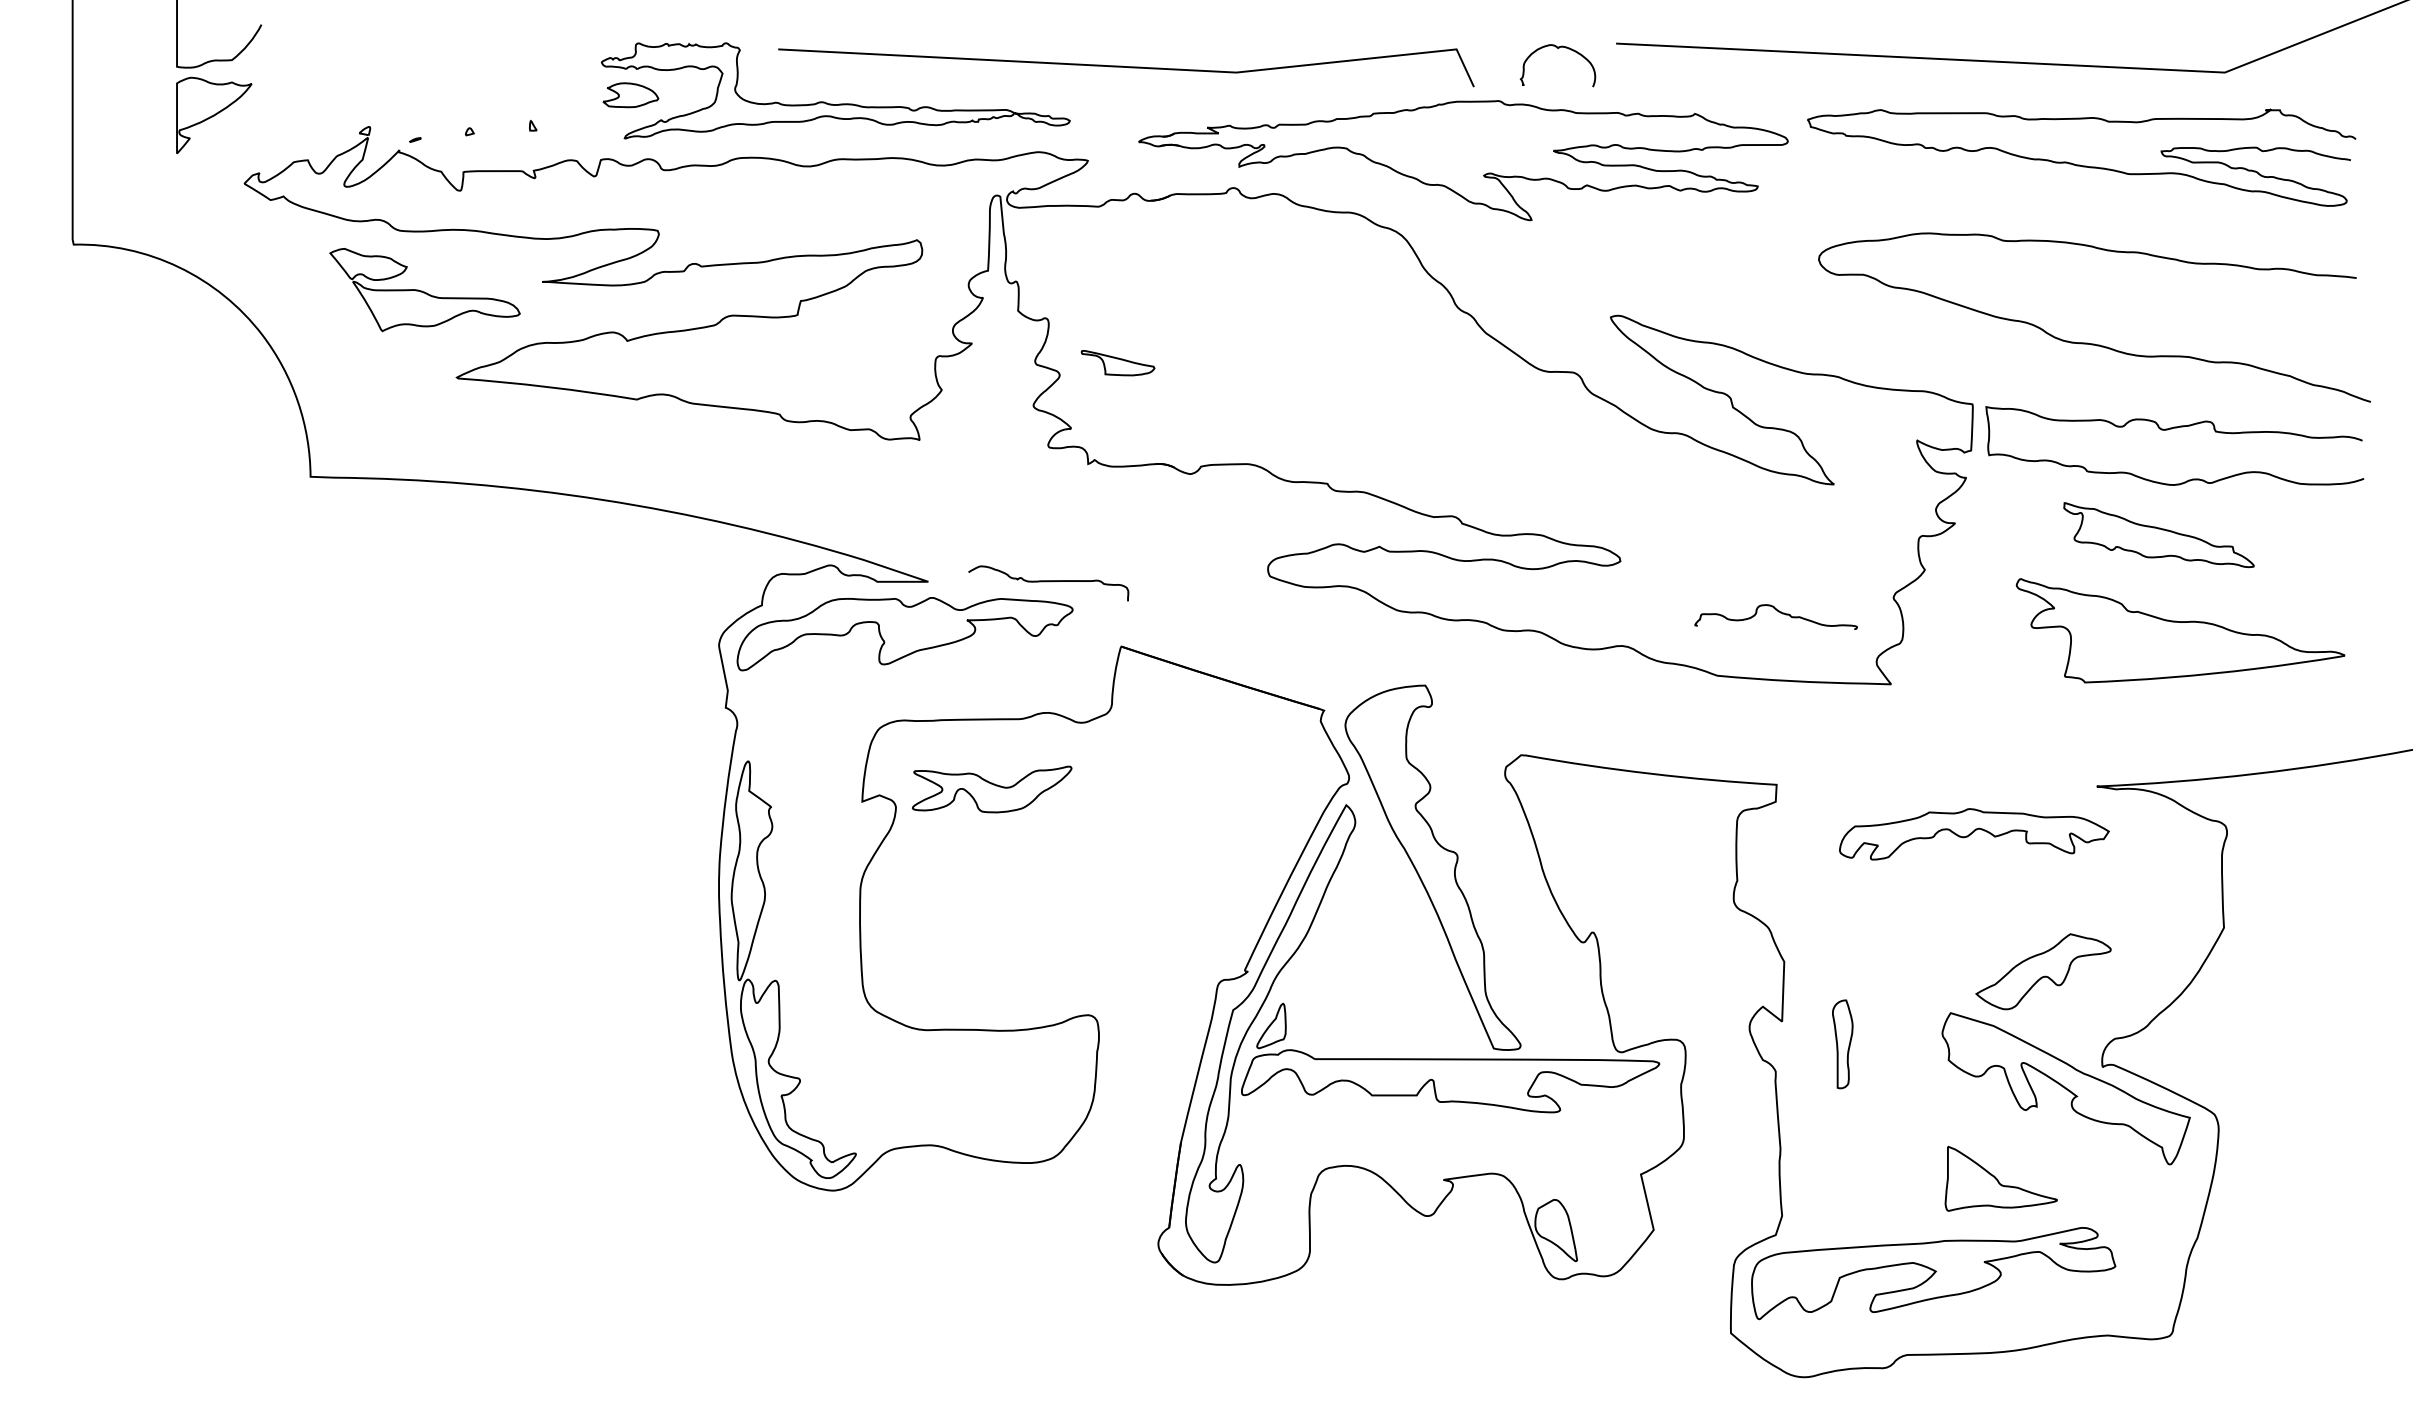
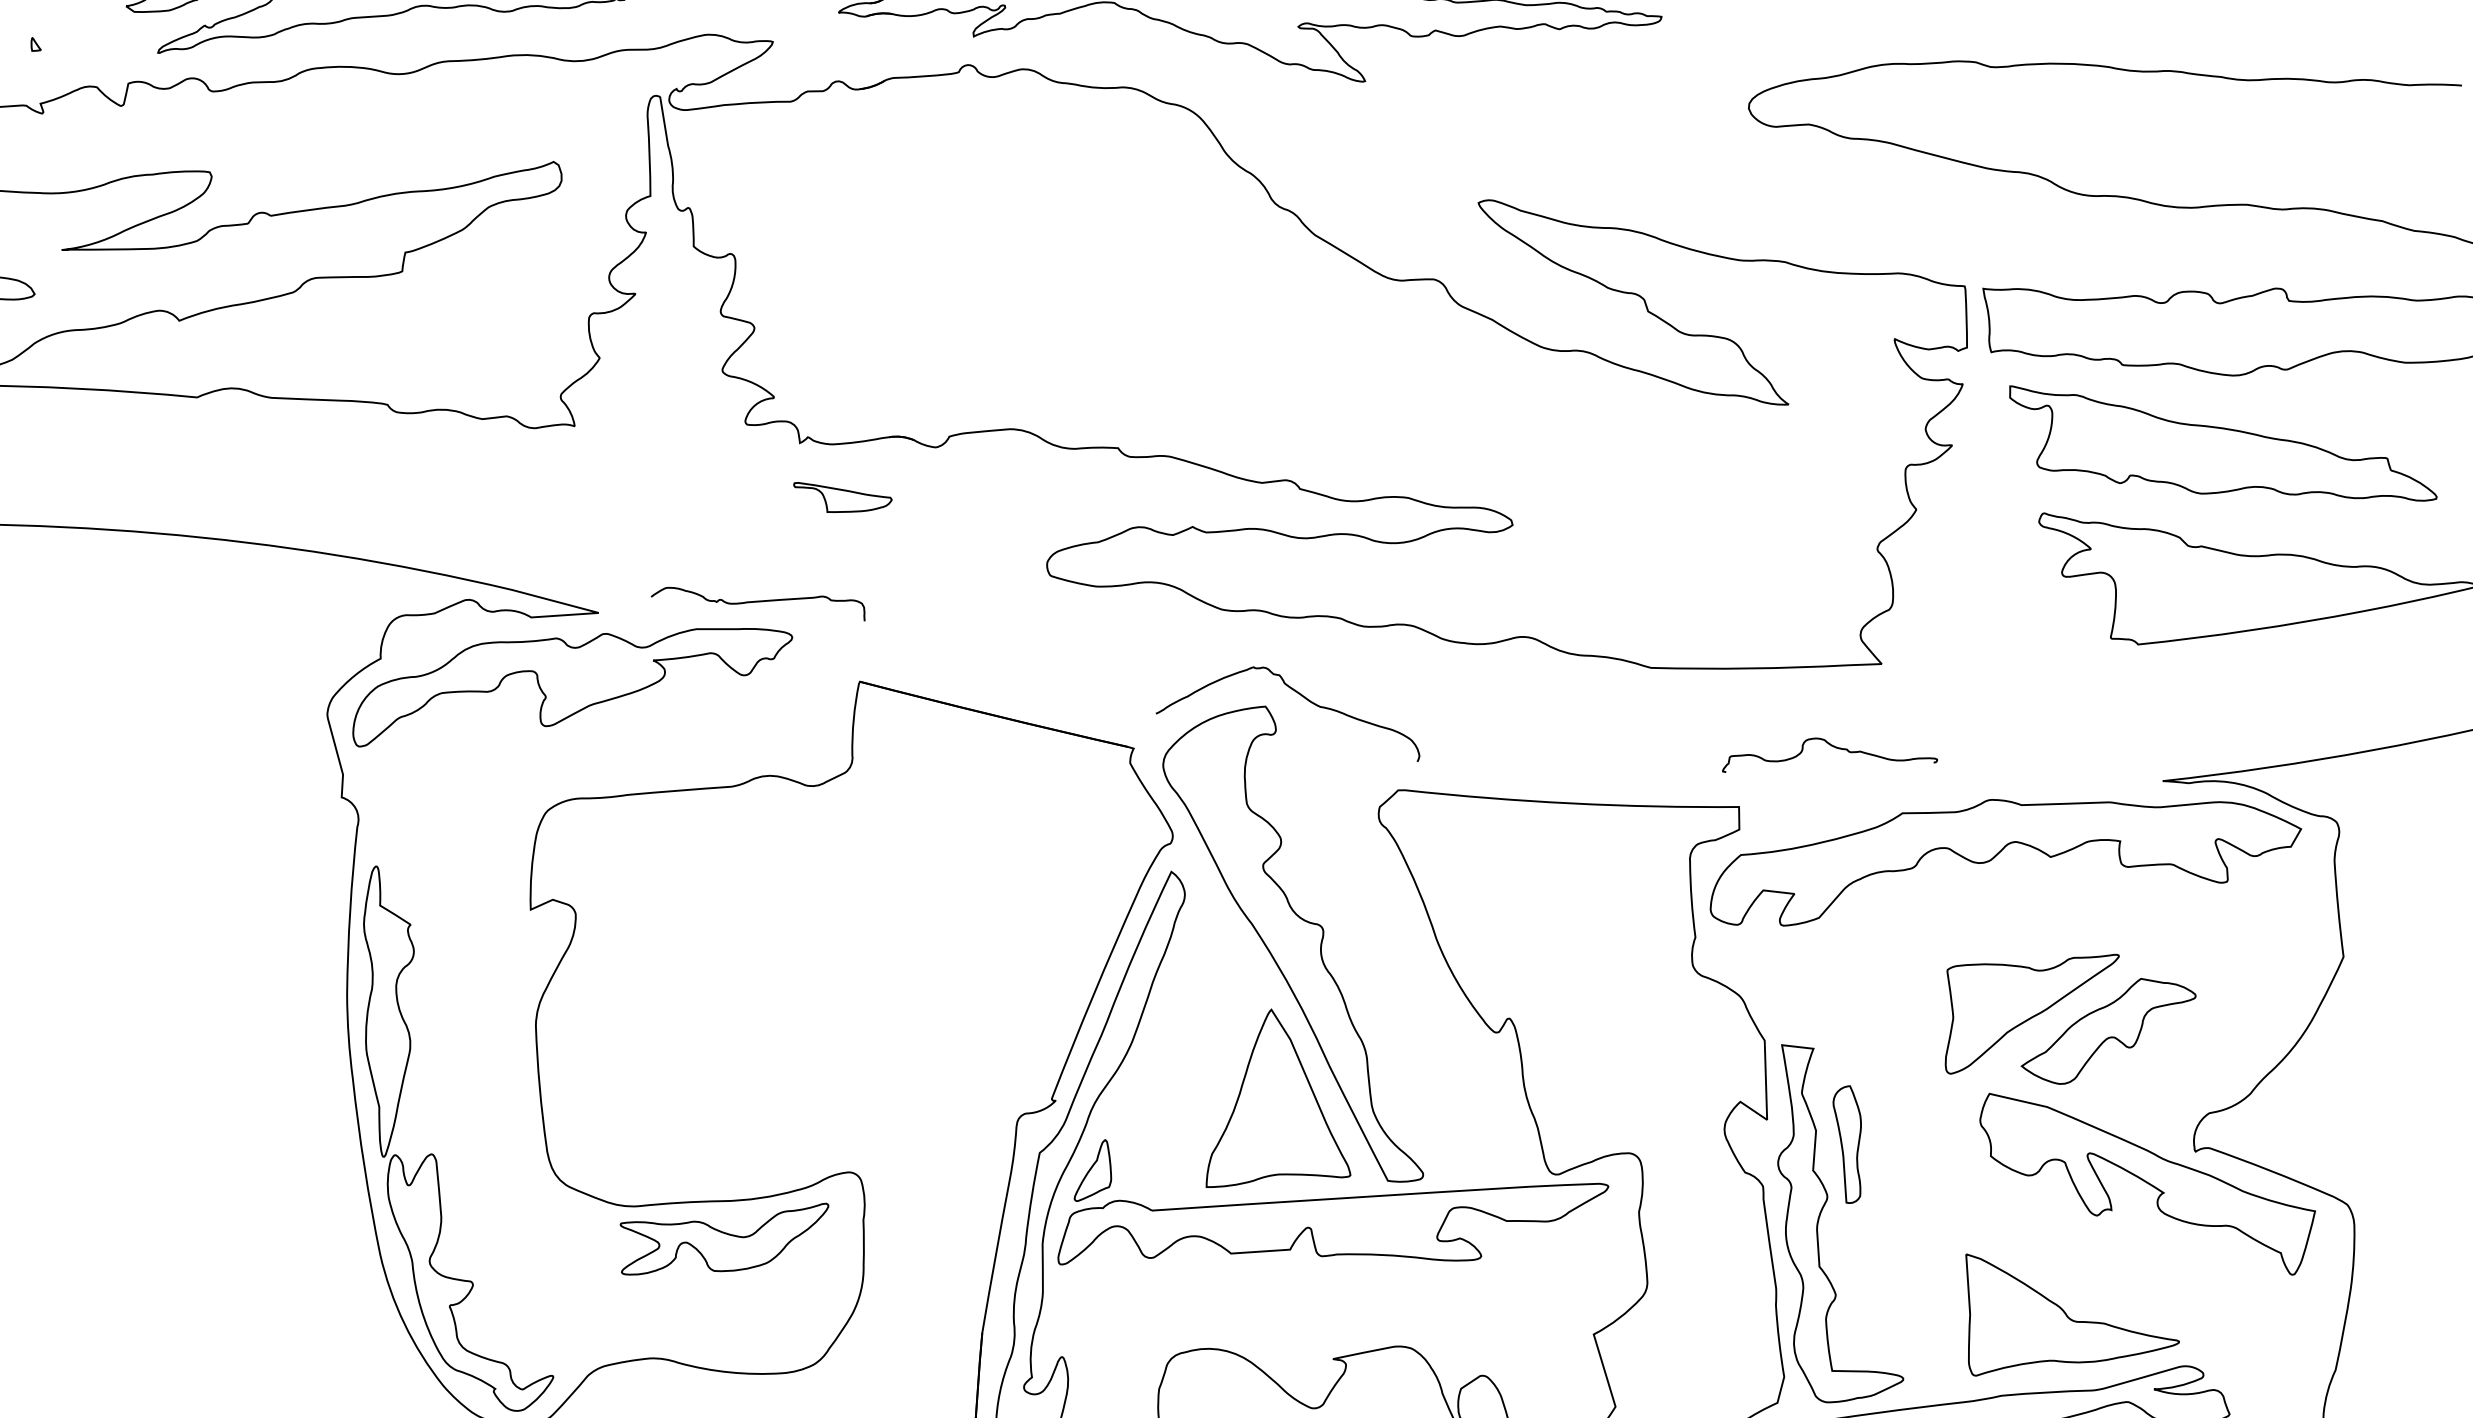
part: (1117, 363) -> (842, 496), moved
part: (2158, 534) -> (2222, 442), size x1.67
curve: (1778, 612) -> (1831, 747), moved
curve: (1453, 680) -> (1302, 697), added
part: (991, 789) -> (724, 1240), moved
part: (1974, 834) -> (2005, 855), size x1.67
part: (1986, 954) -> (2031, 1013), added
part: (1411, 978) -> (1272, 1095), added
part: (1818, 1095) -> (1821, 1214), added
part: (2000, 1178) -> (2069, 1308), size x1.43

